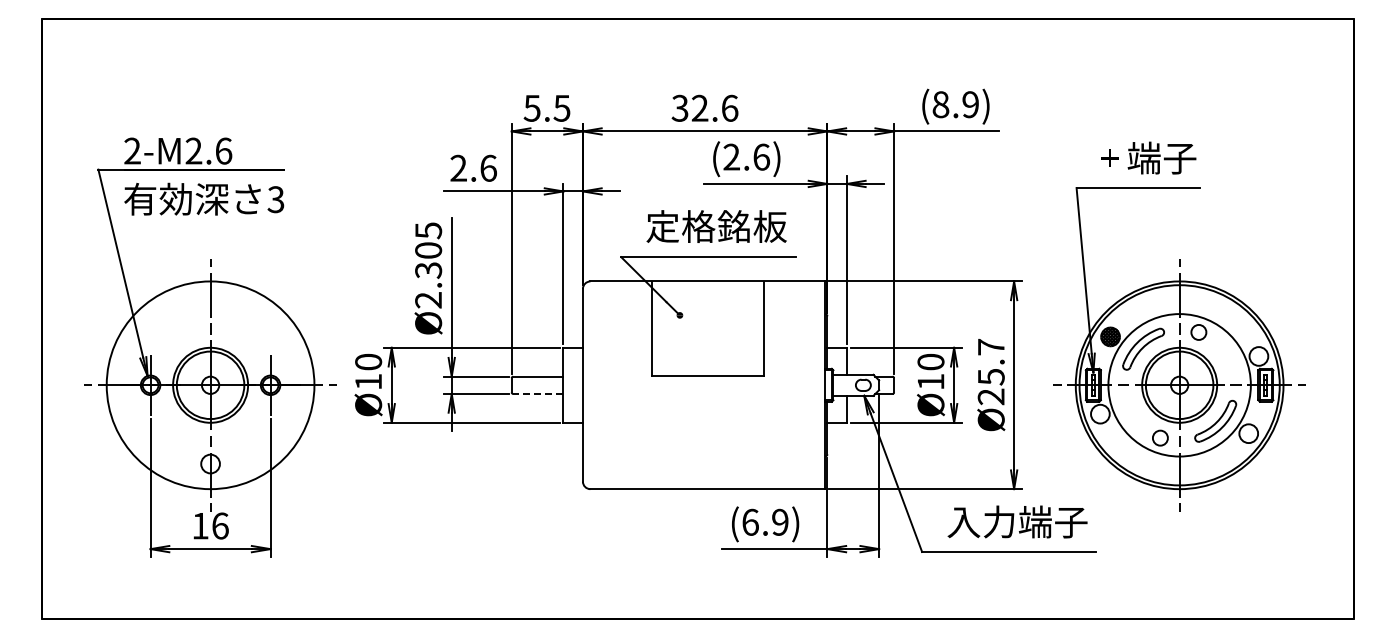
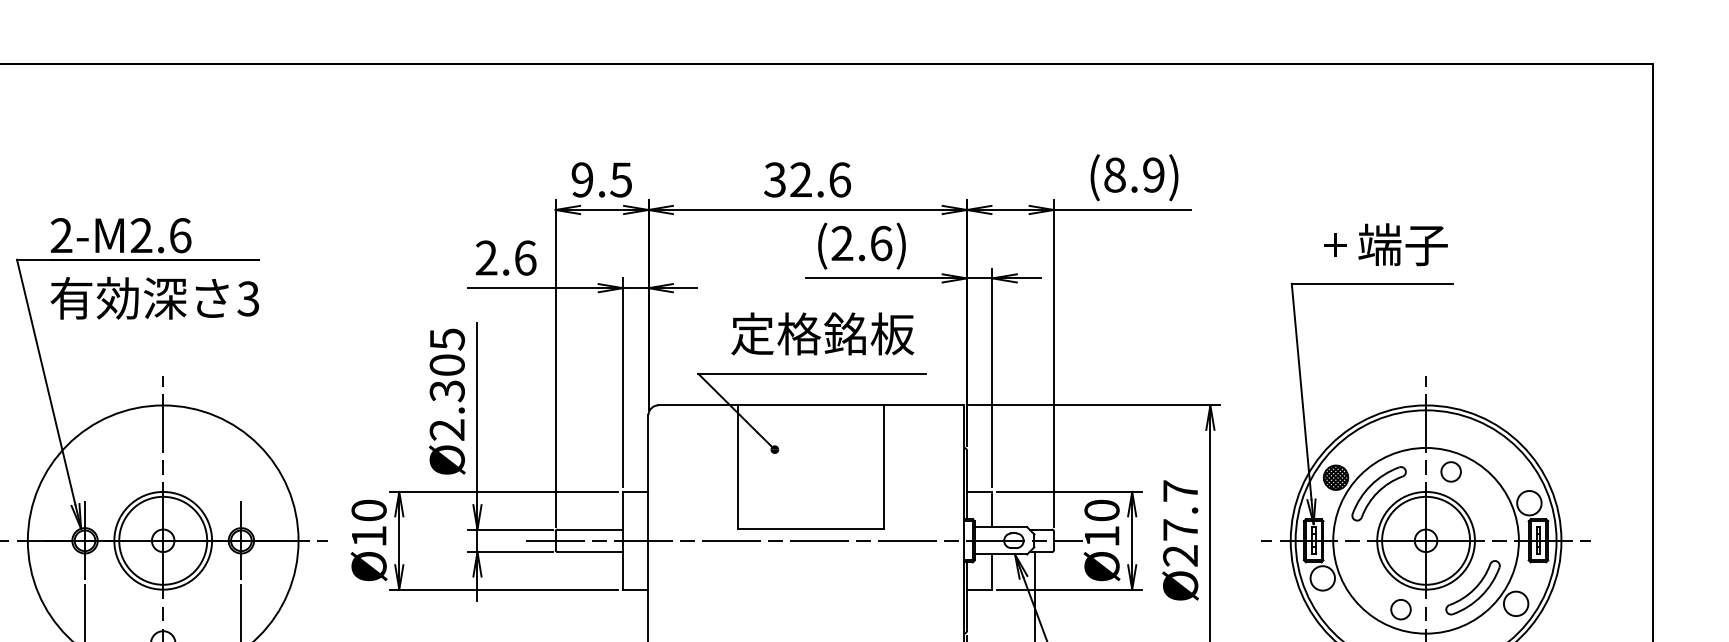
text: (531, 107) -> (581, 178), 5.5 -> 9.5
text: (991, 376) -> (1180, 529), Ø25.7 -> Ø27.7
line: (702, 385) -> (804, 541), added
line: (537, 393) -> (589, 551), dashed -> solid

